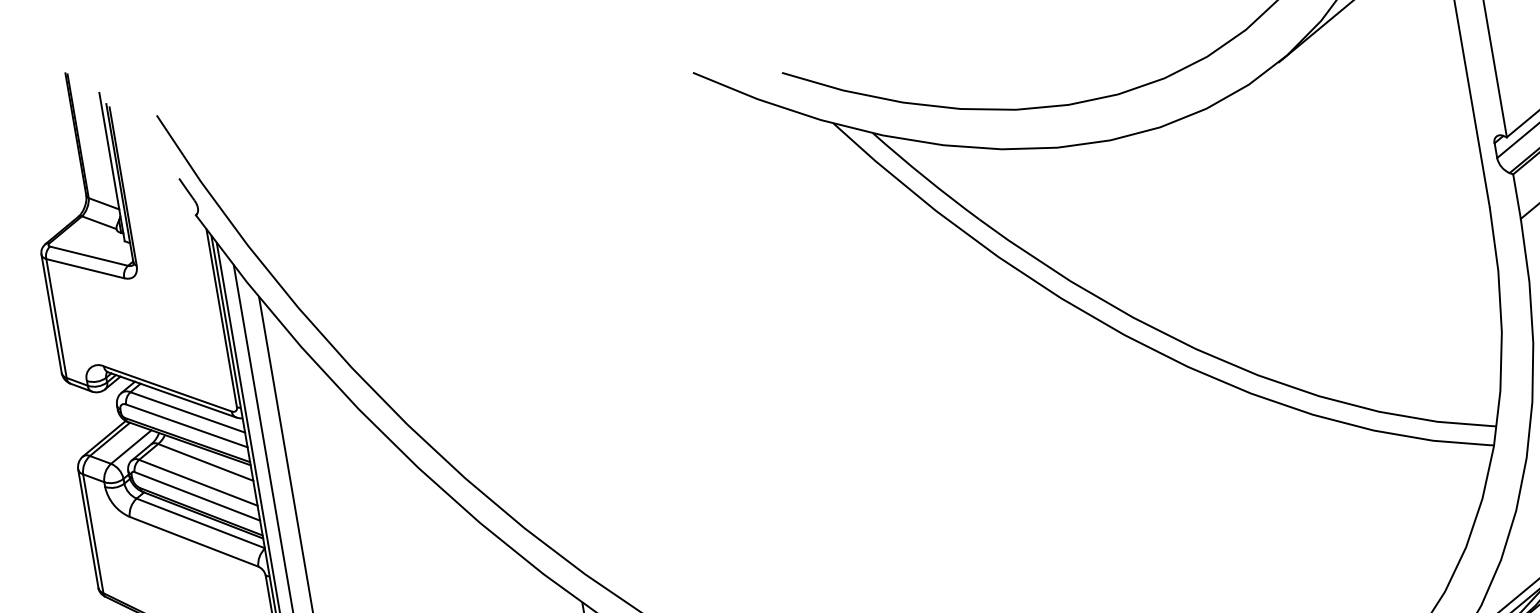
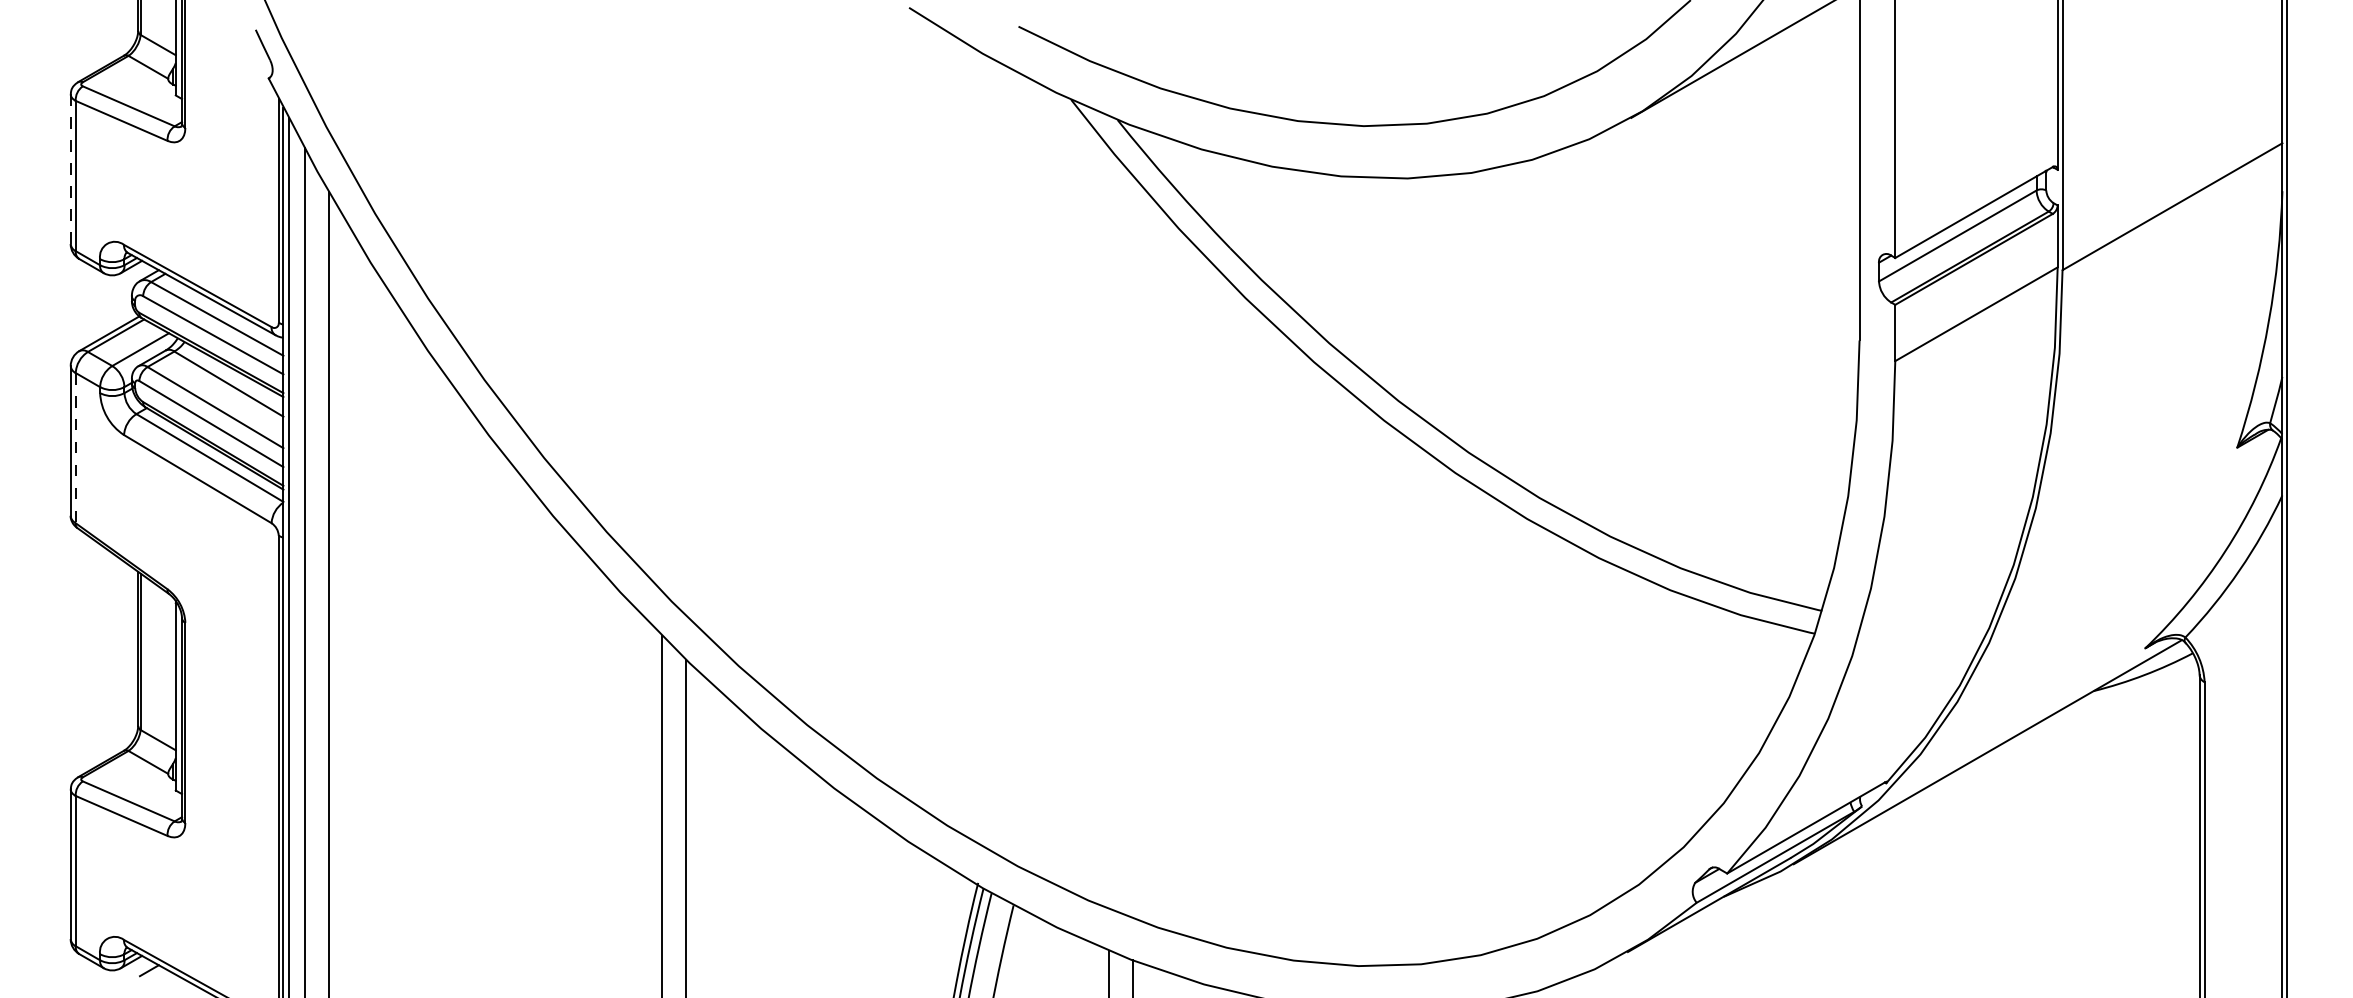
line: (51, 314) -> (70, 169), solid -> dashed
line: (93, 534) -> (75, 448), solid -> dashed

